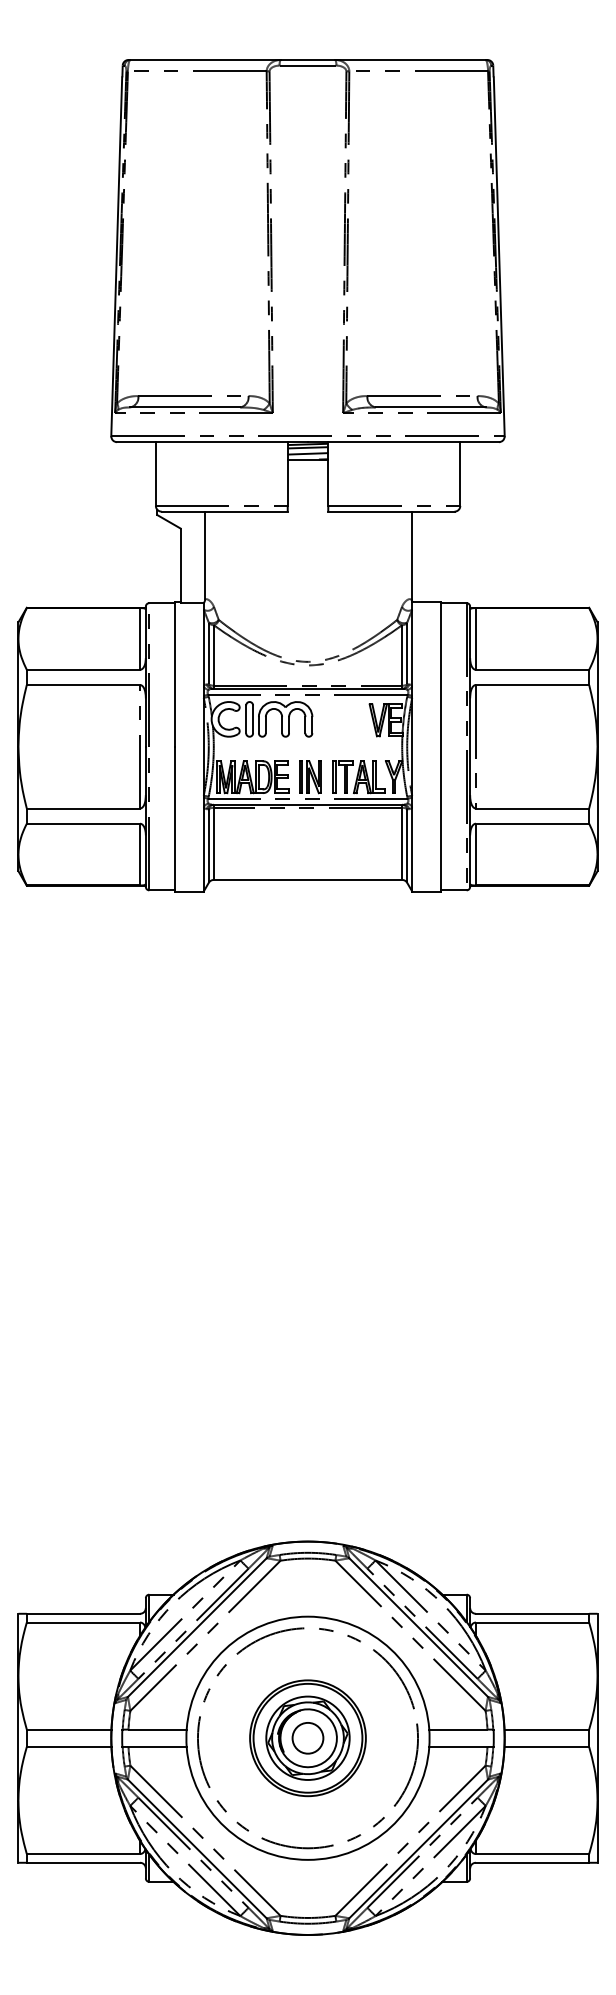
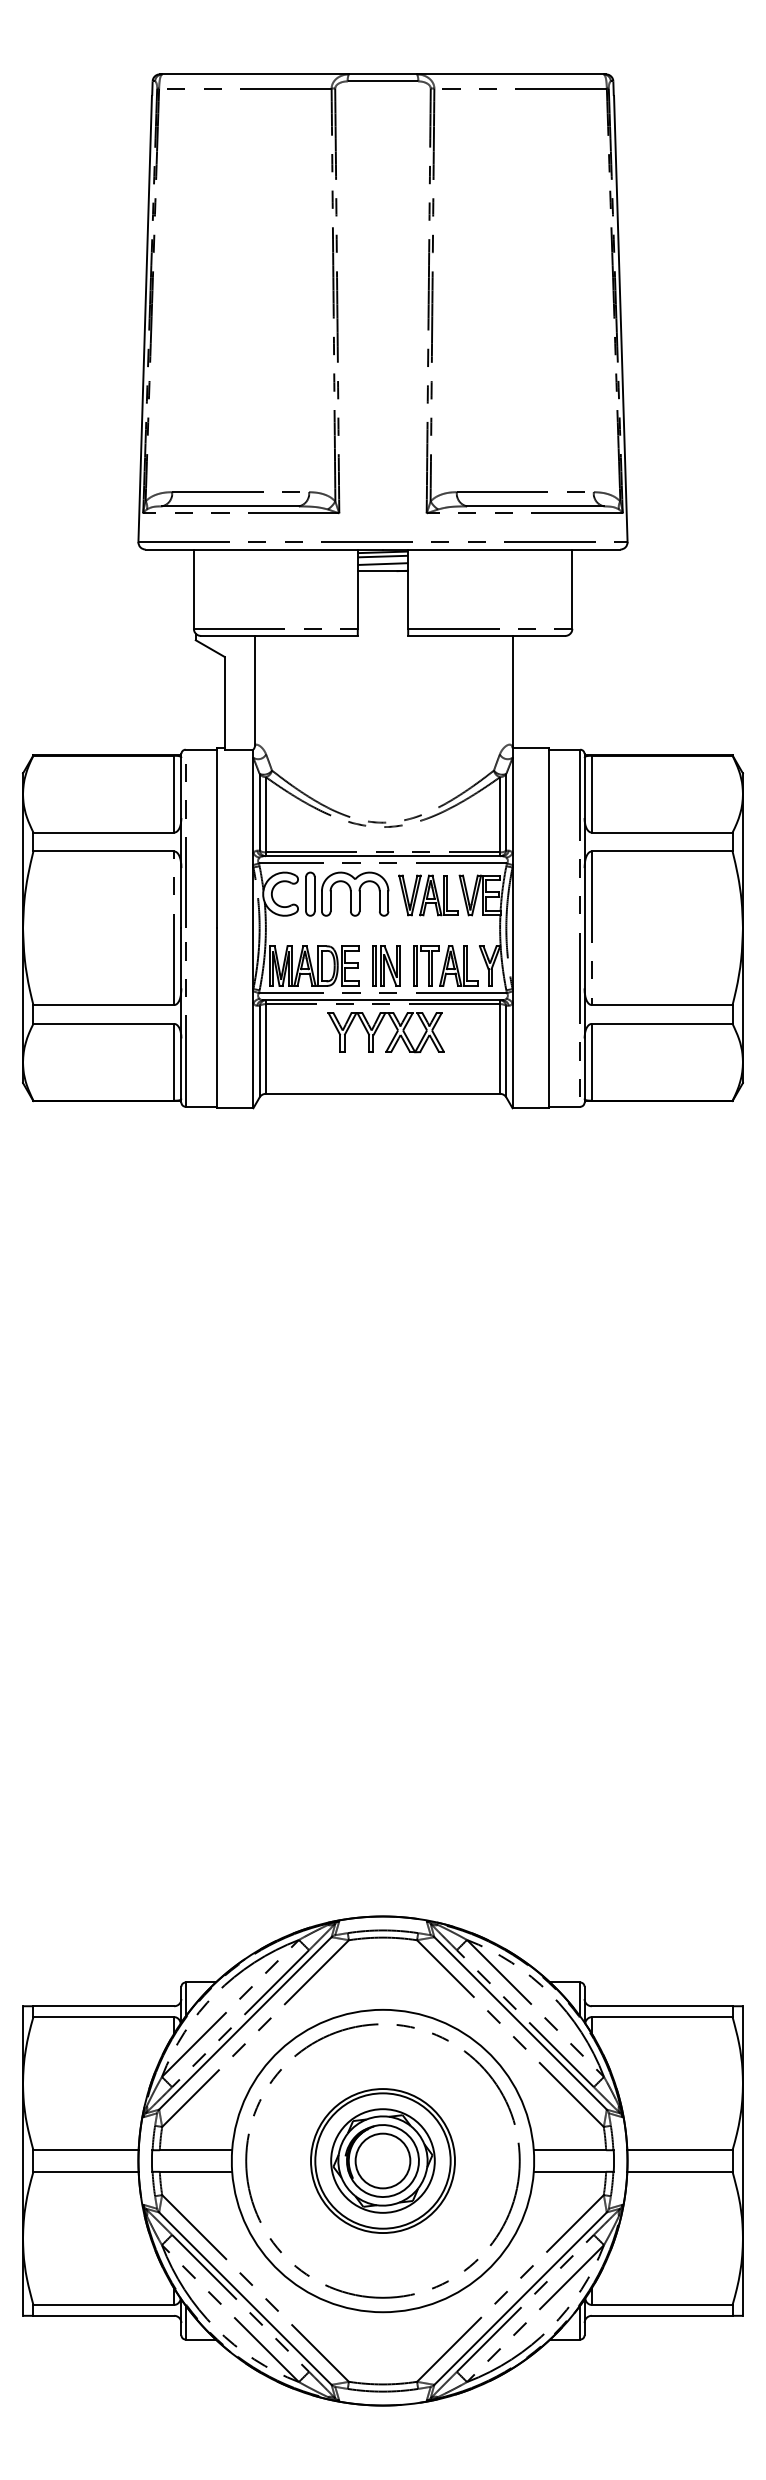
part: (344, 720) -> (428, 895), added
part: (304, 827) -> (378, 1028), added
circle: (307, 1737) -> (382, 2160), size x1.43

